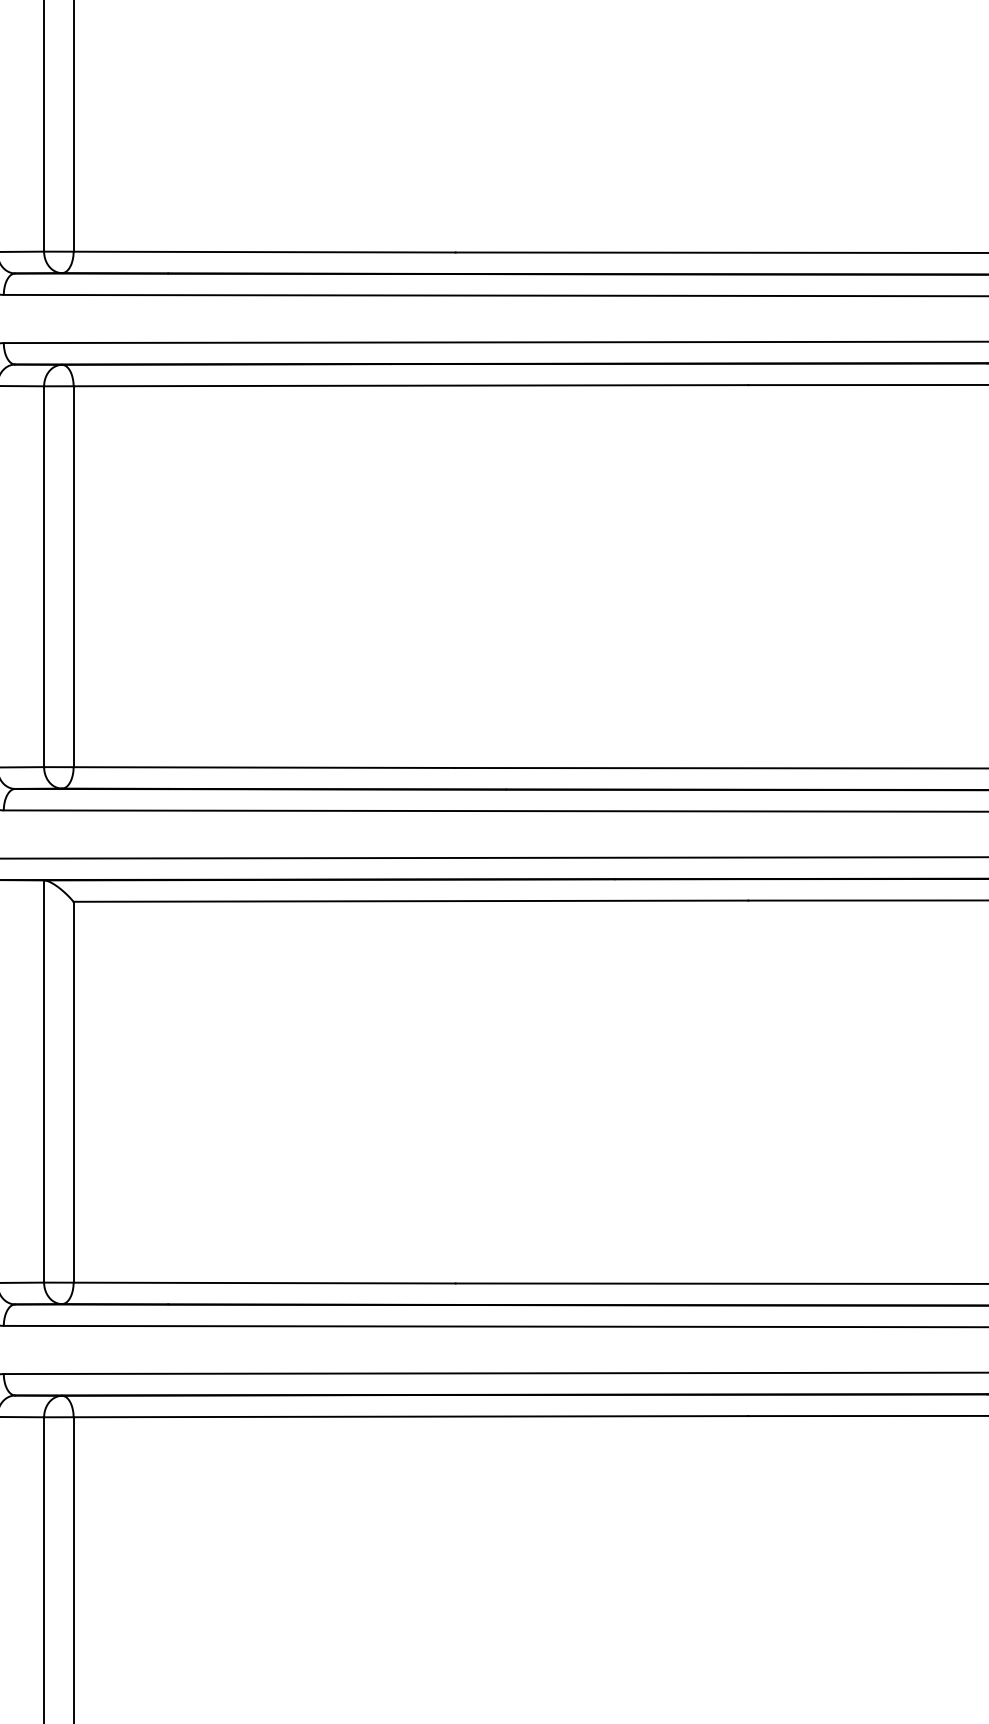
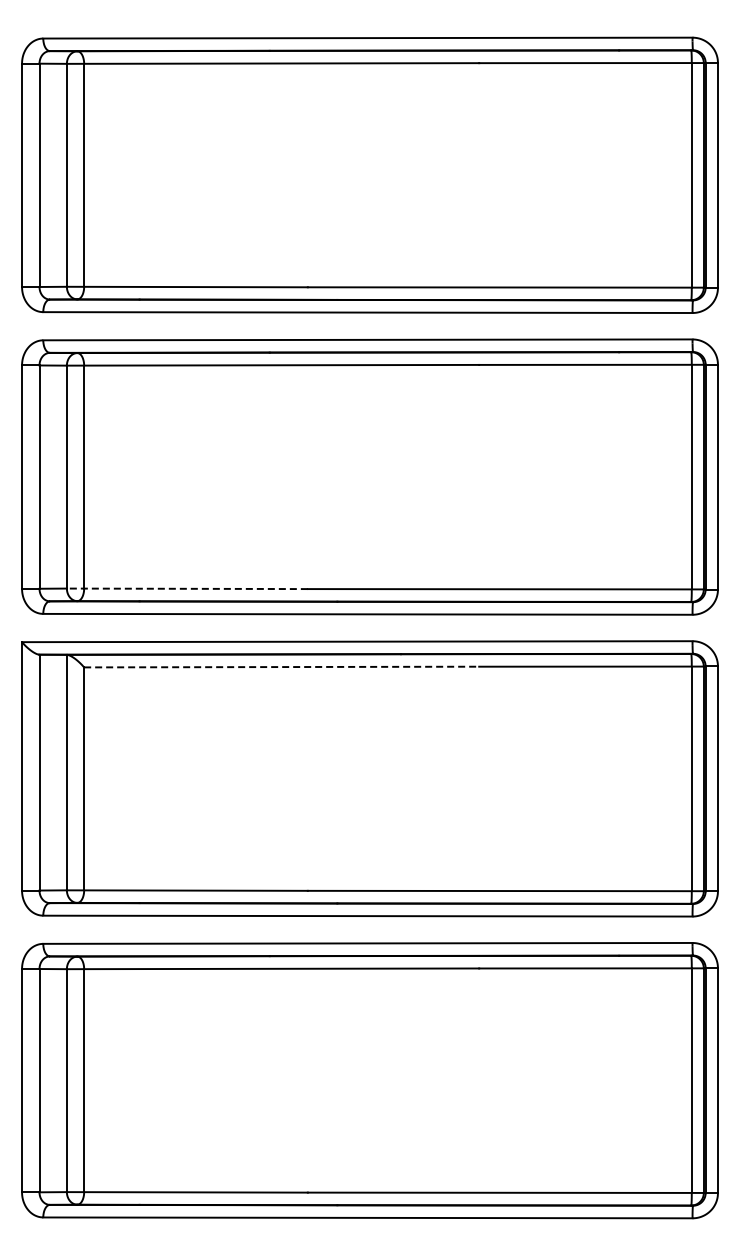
line: (248, 767) -> (186, 588), solid -> dashed
line: (410, 901) -> (281, 667), solid -> dashed

